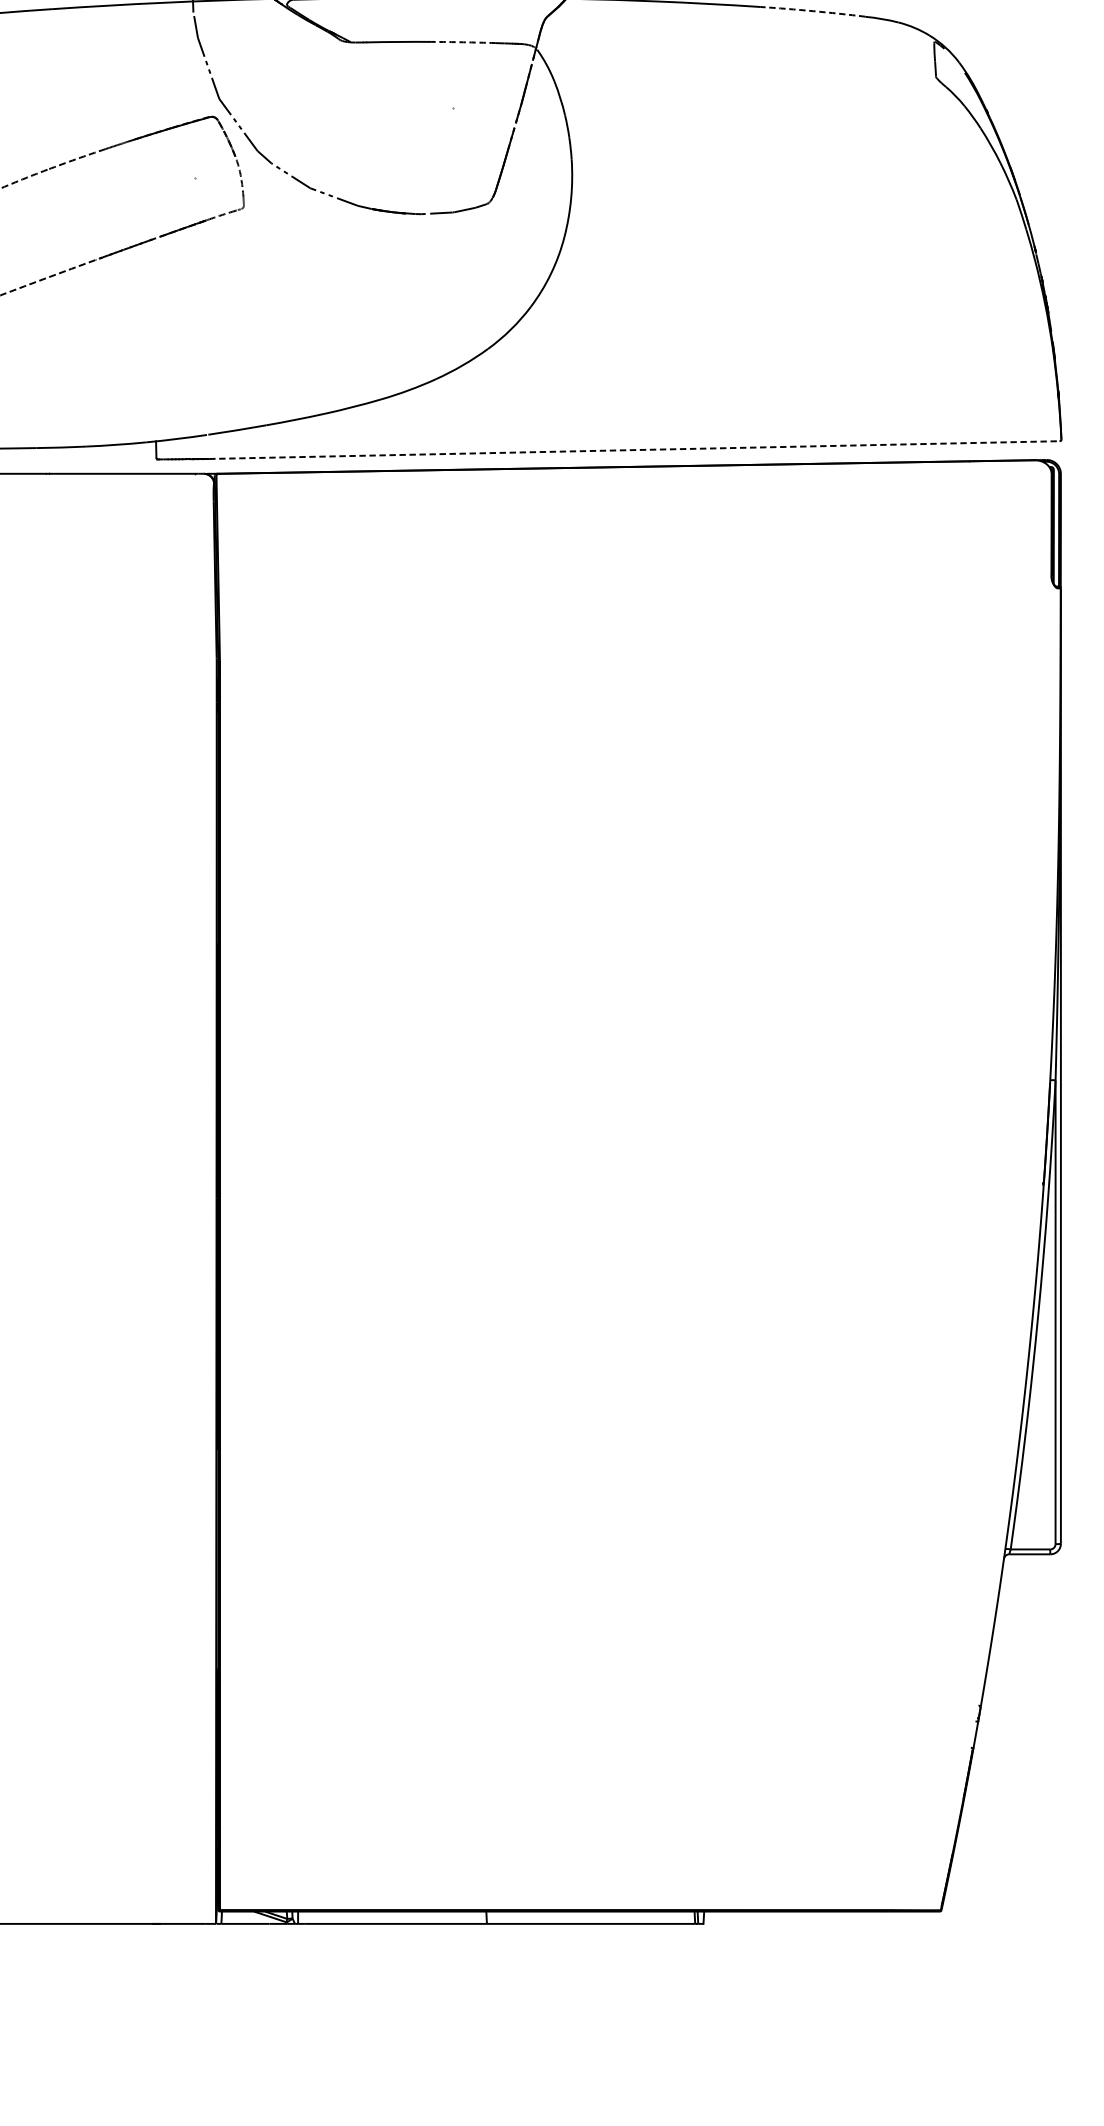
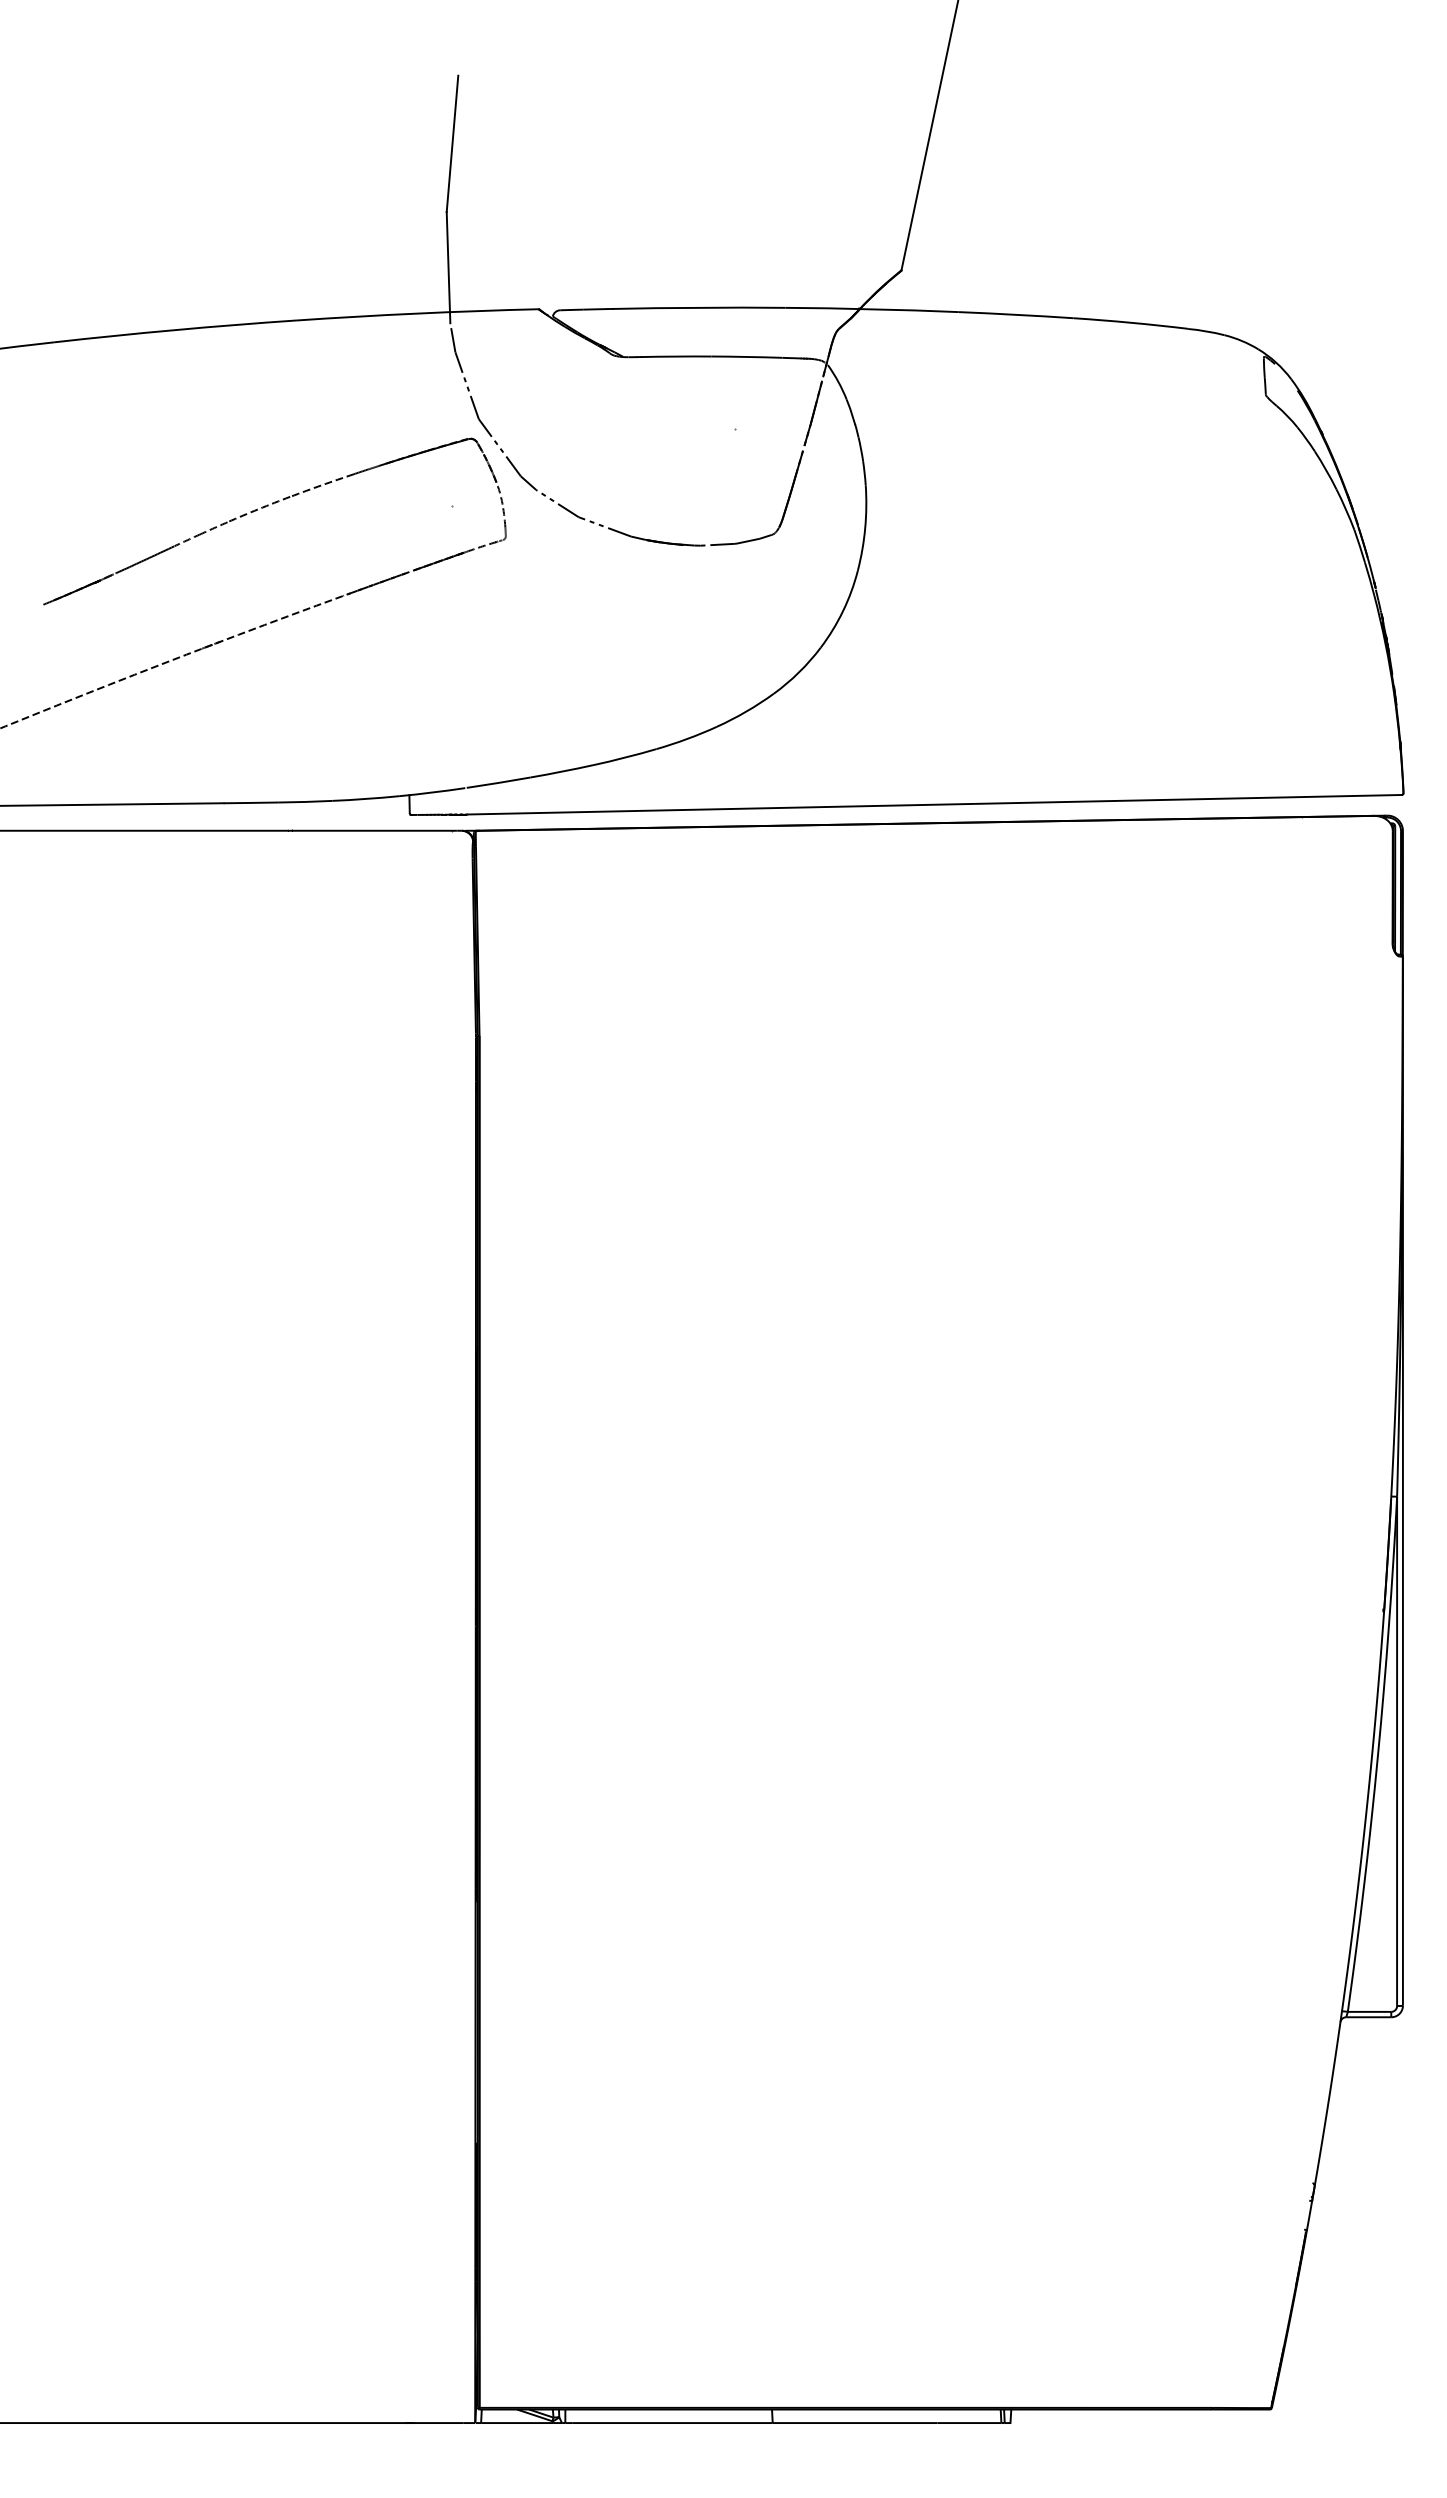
arc: (812, 10) -> (1130, 322), dashed -> solid
arc: (463, 41) -> (746, 356), dashed -> solid
line: (635, 449) -> (935, 804), dashed -> solid

